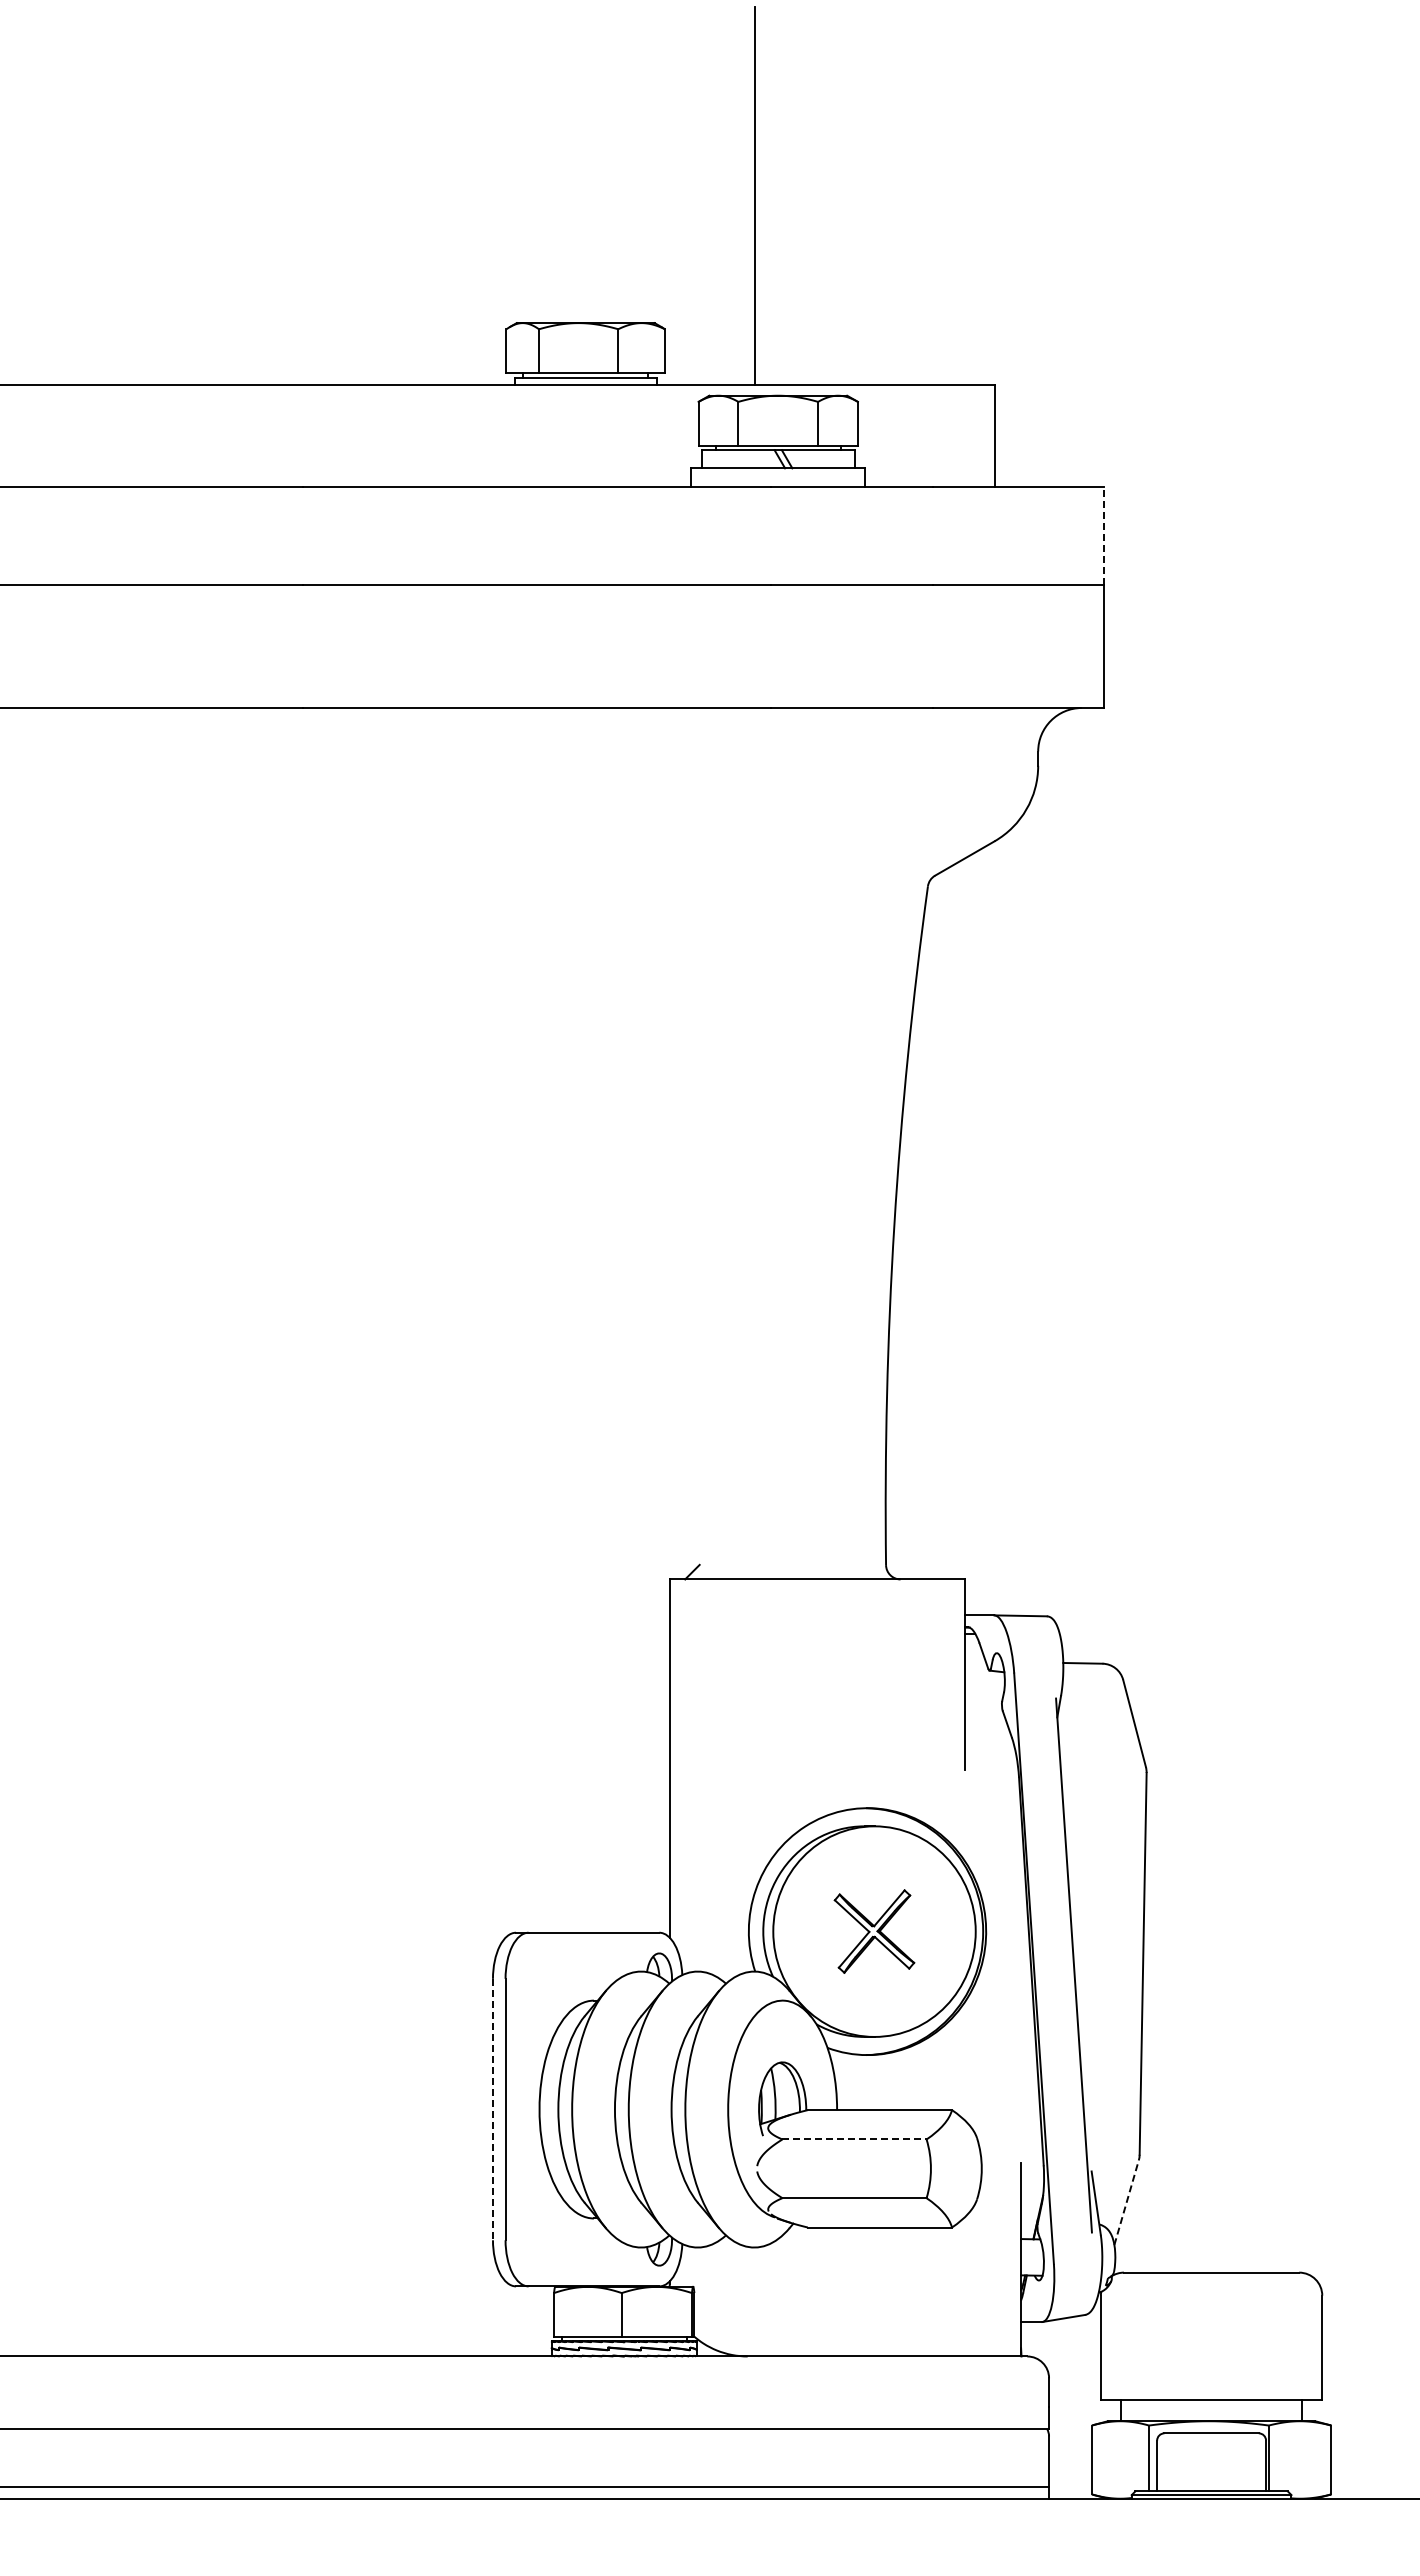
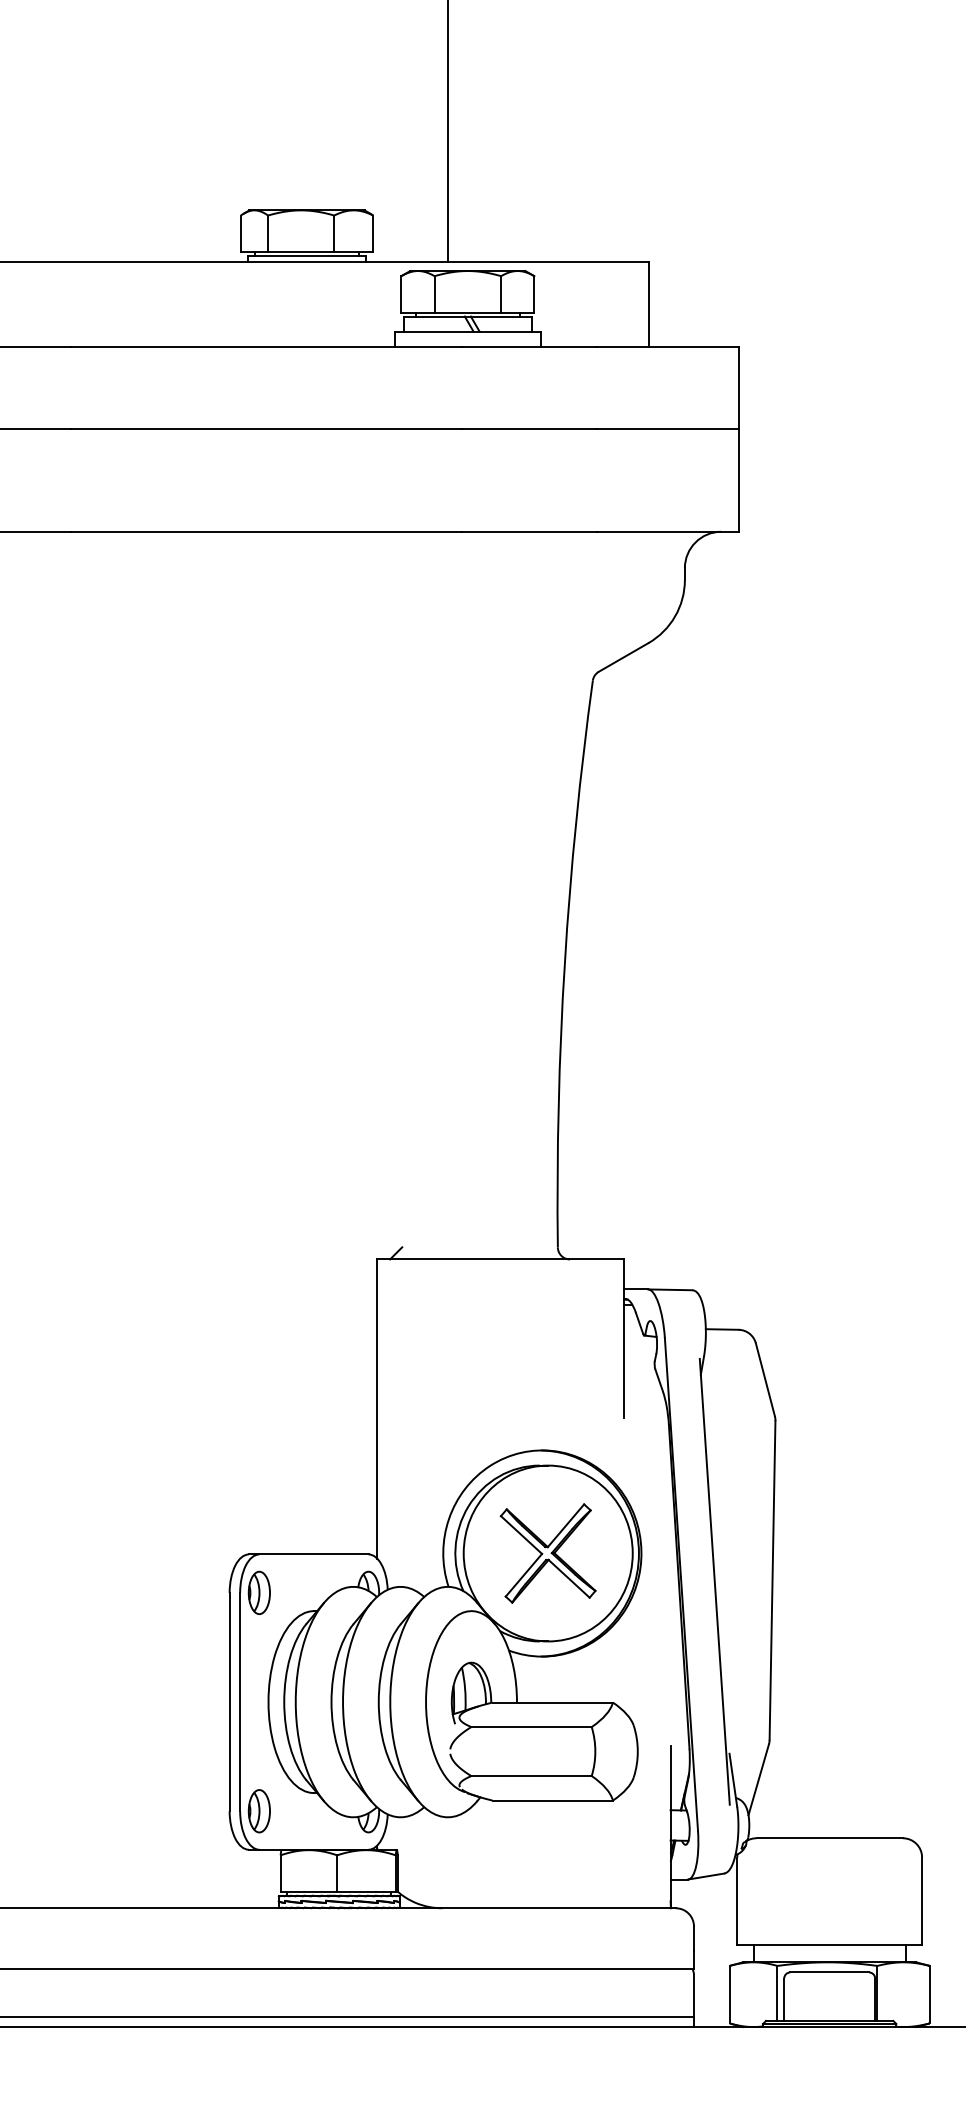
line: (1103, 535) -> (739, 387), dashed -> solid
part: (874, 1931) -> (548, 1553), size x1.43
part: (528, 1978) -> (259, 1592), added
line: (492, 2109) -> (229, 1702), dashed -> solid
line: (855, 2139) -> (532, 1727), dashed -> solid
line: (1126, 2202) -> (758, 1779), dashed -> solid
part: (528, 2240) -> (259, 1811), added

